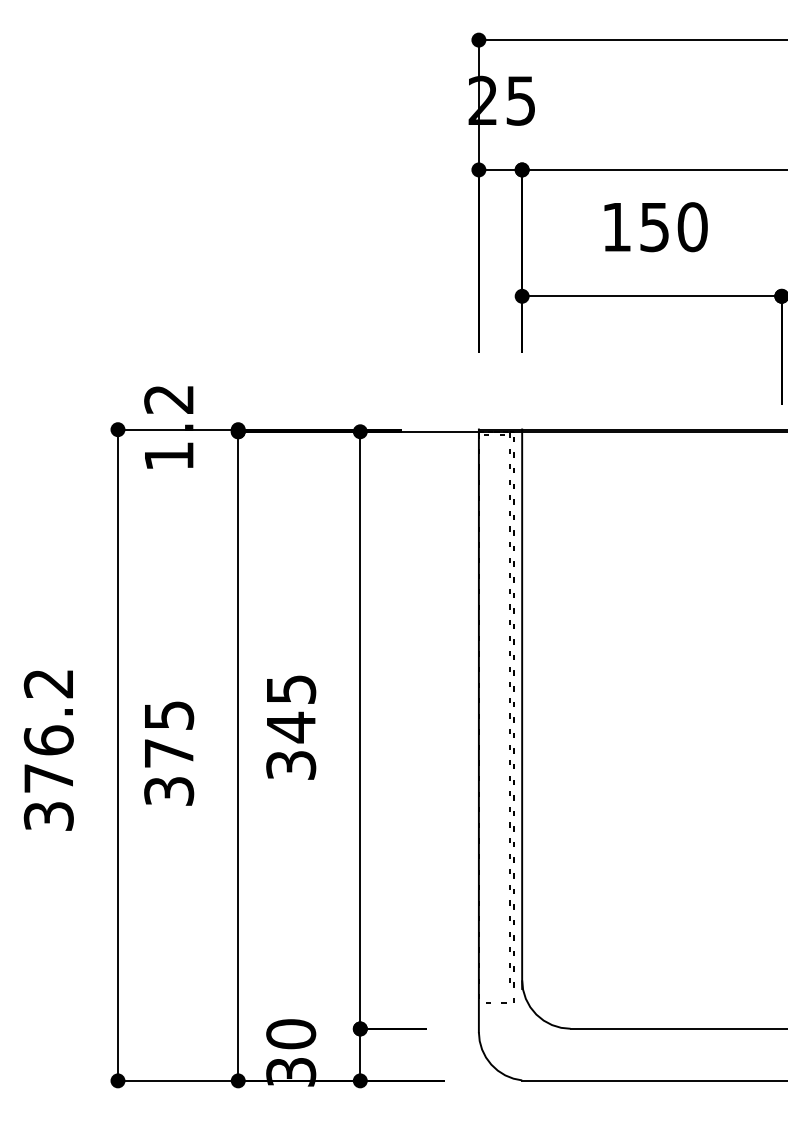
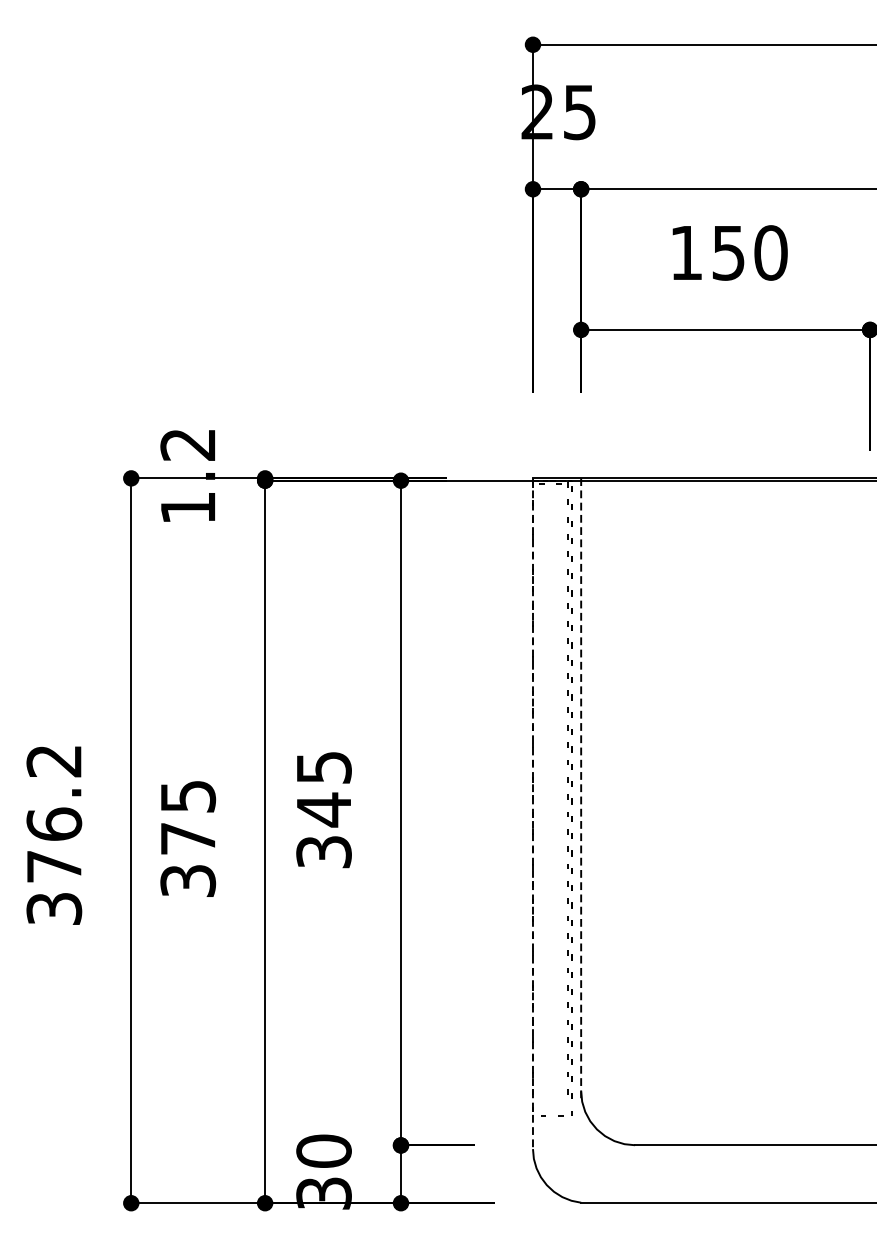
line: (522, 709) -> (581, 789), solid -> dashed
line: (478, 731) -> (532, 814), solid -> dashed

